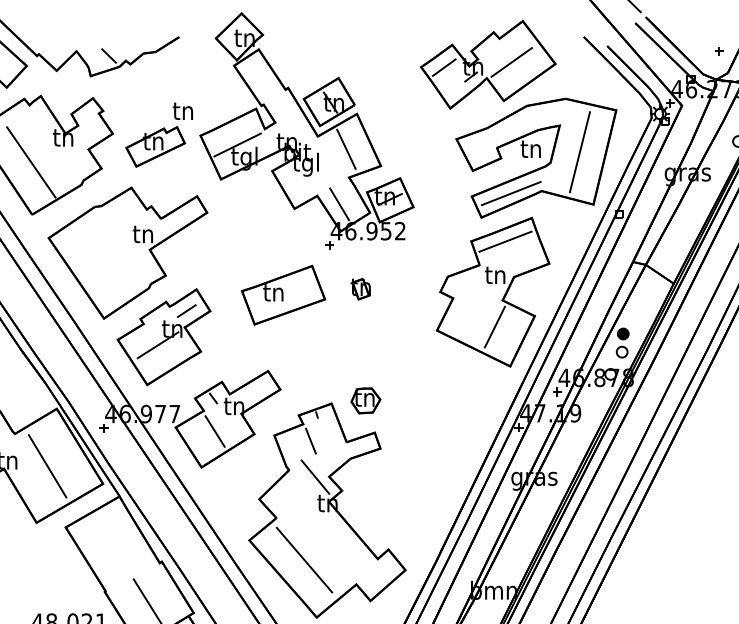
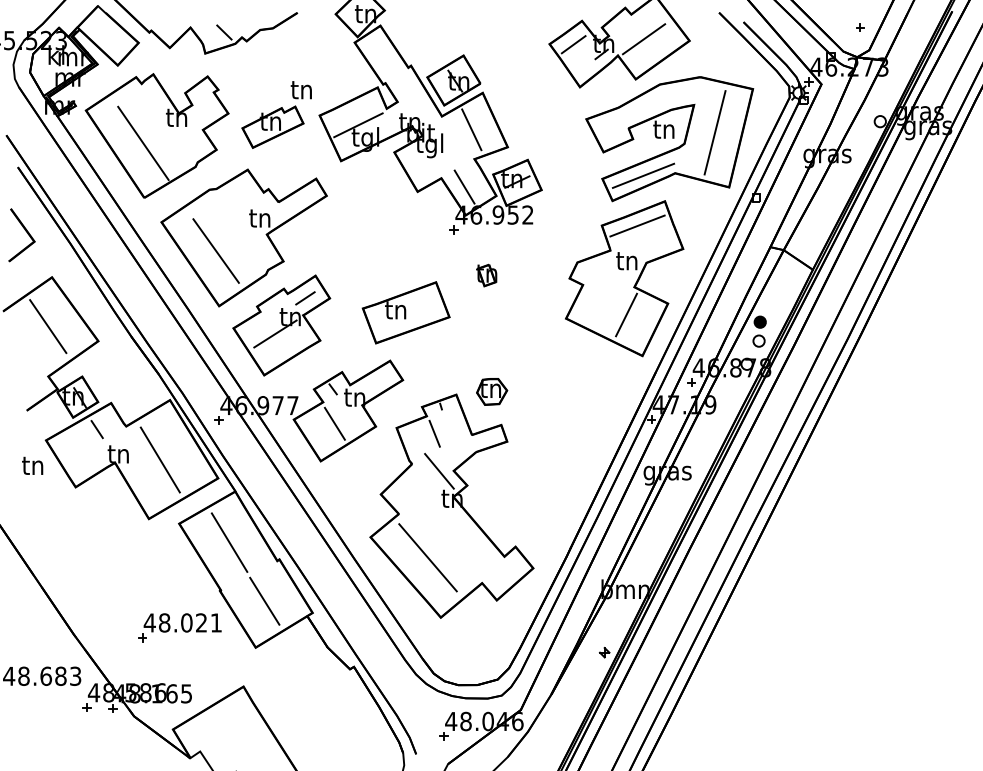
line: (100, 265) -> (215, 250), added
part: (282, 294) -> (405, 312), moved
line: (113, 545) -> (229, 542), added

